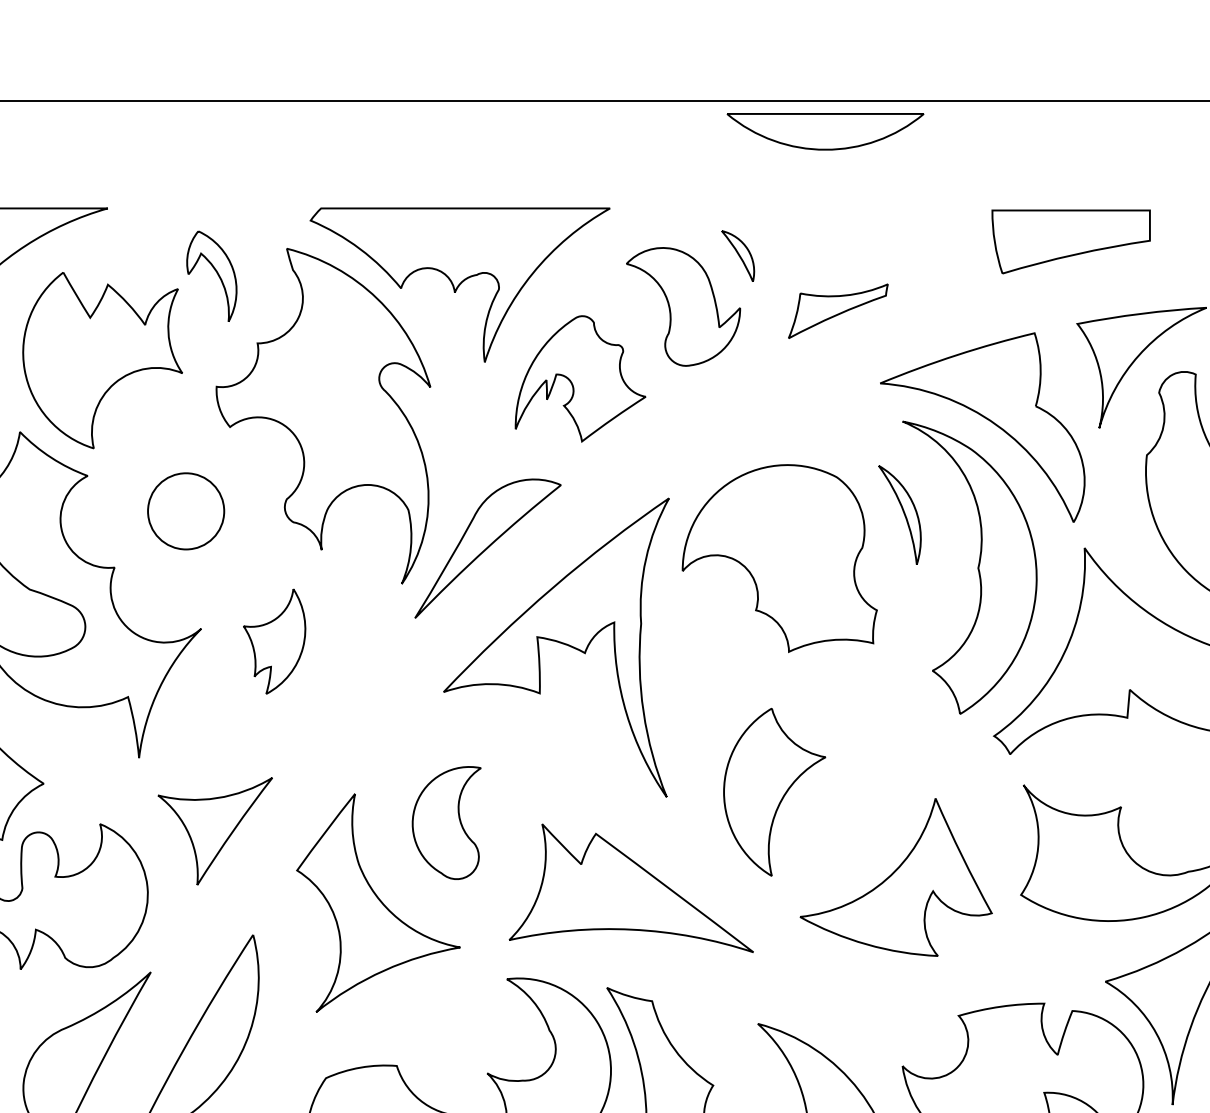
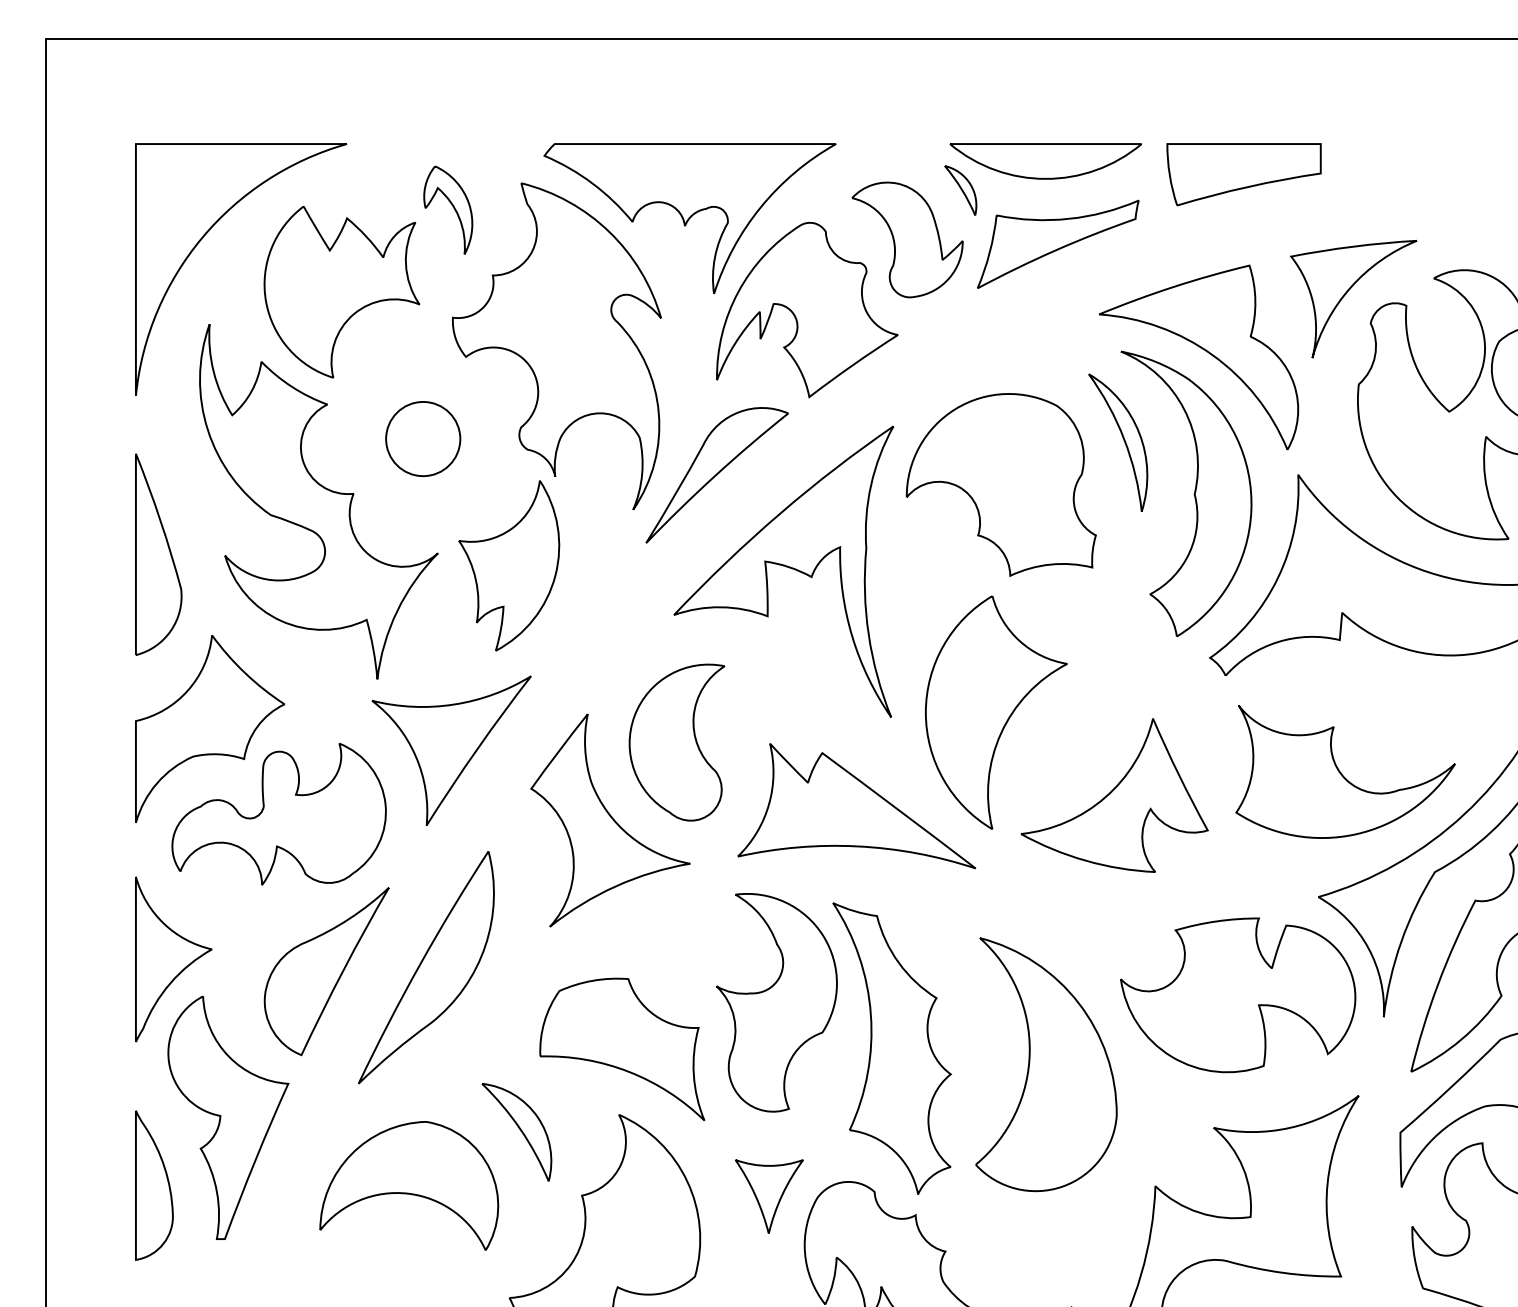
part: (825, 131) -> (1045, 161), moved
part: (1070, 241) -> (1243, 174), moved
part: (838, 310) -> (1058, 243), size x1.67
part: (580, 378) -> (807, 309), size x1.43
part: (900, 514) -> (1118, 442), size x1.43
part: (274, 641) -> (509, 565), size x1.67
part: (774, 792) -> (996, 712), size x1.43
part: (446, 822) -> (676, 742), size x1.43
part: (215, 831) -> (451, 750), size x1.43

